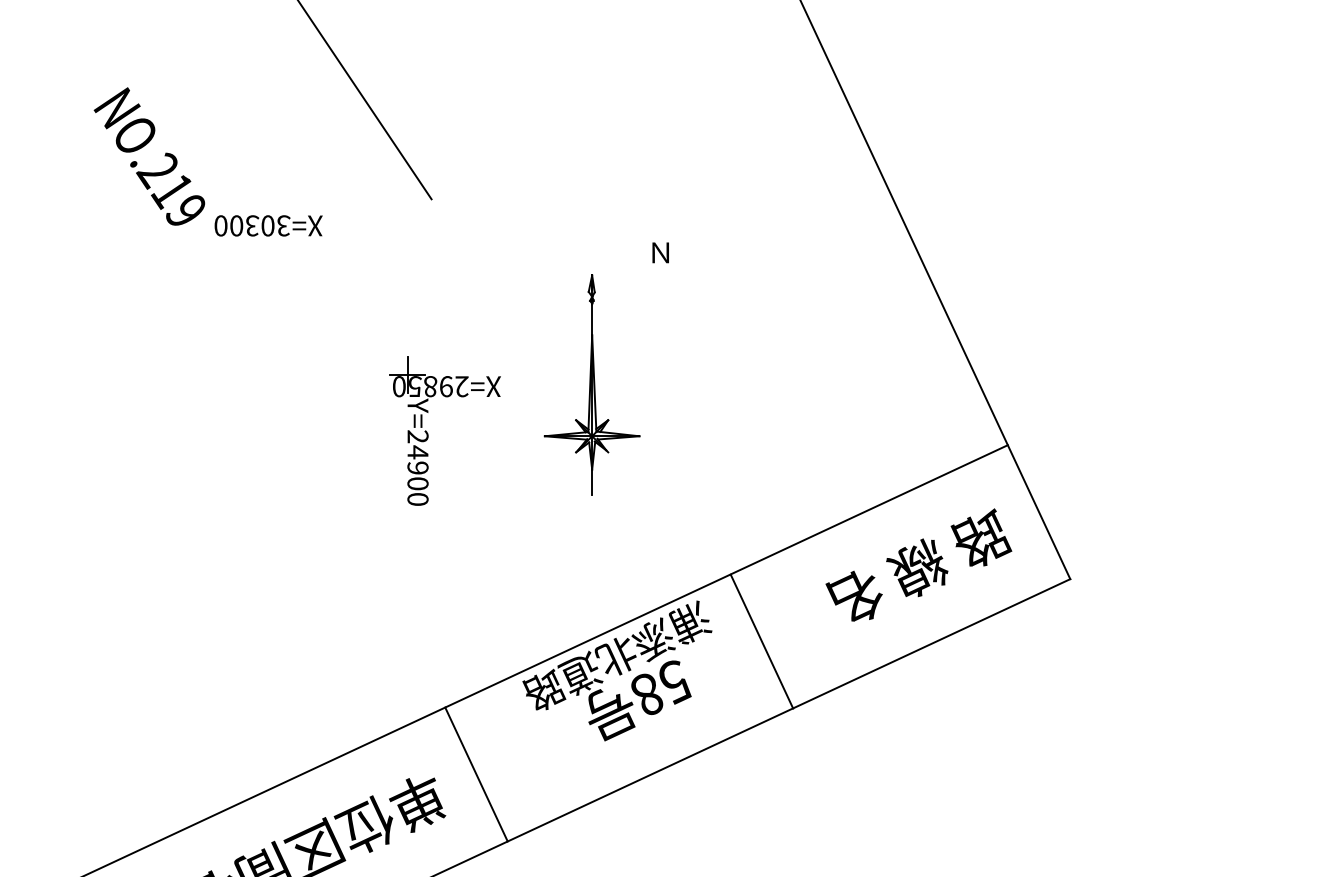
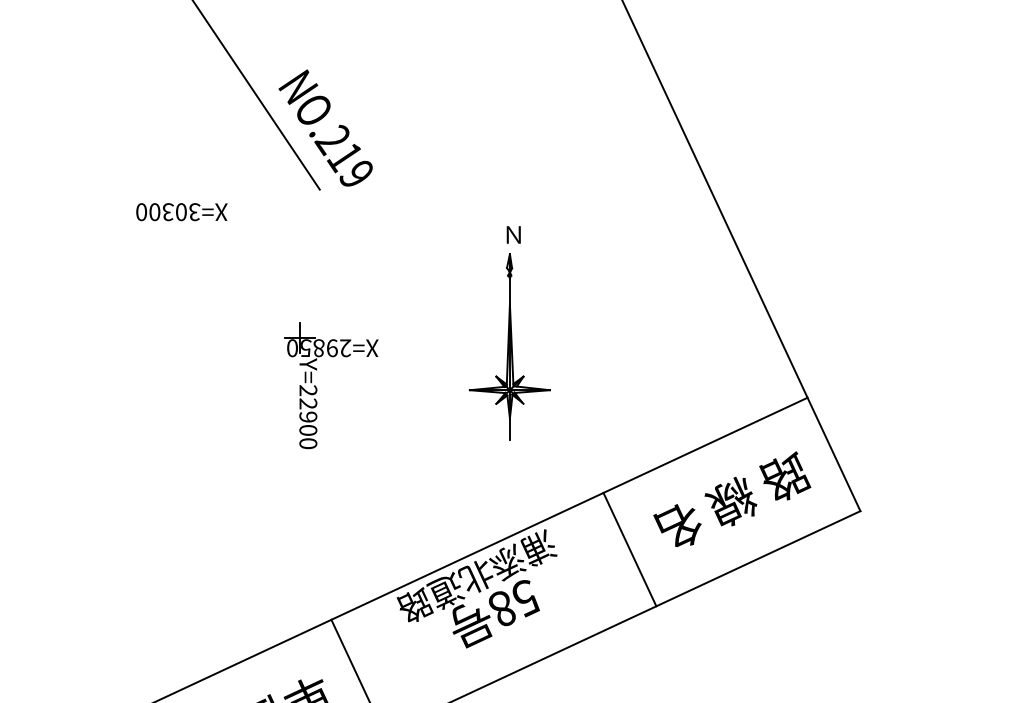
text: (149, 156) -> (325, 128), moved
part: (591, 384) -> (509, 346), moved
text: (417, 452) -> (307, 403), Y=24900 -> Y=22900
line: (761, 641) -> (629, 549), moved

